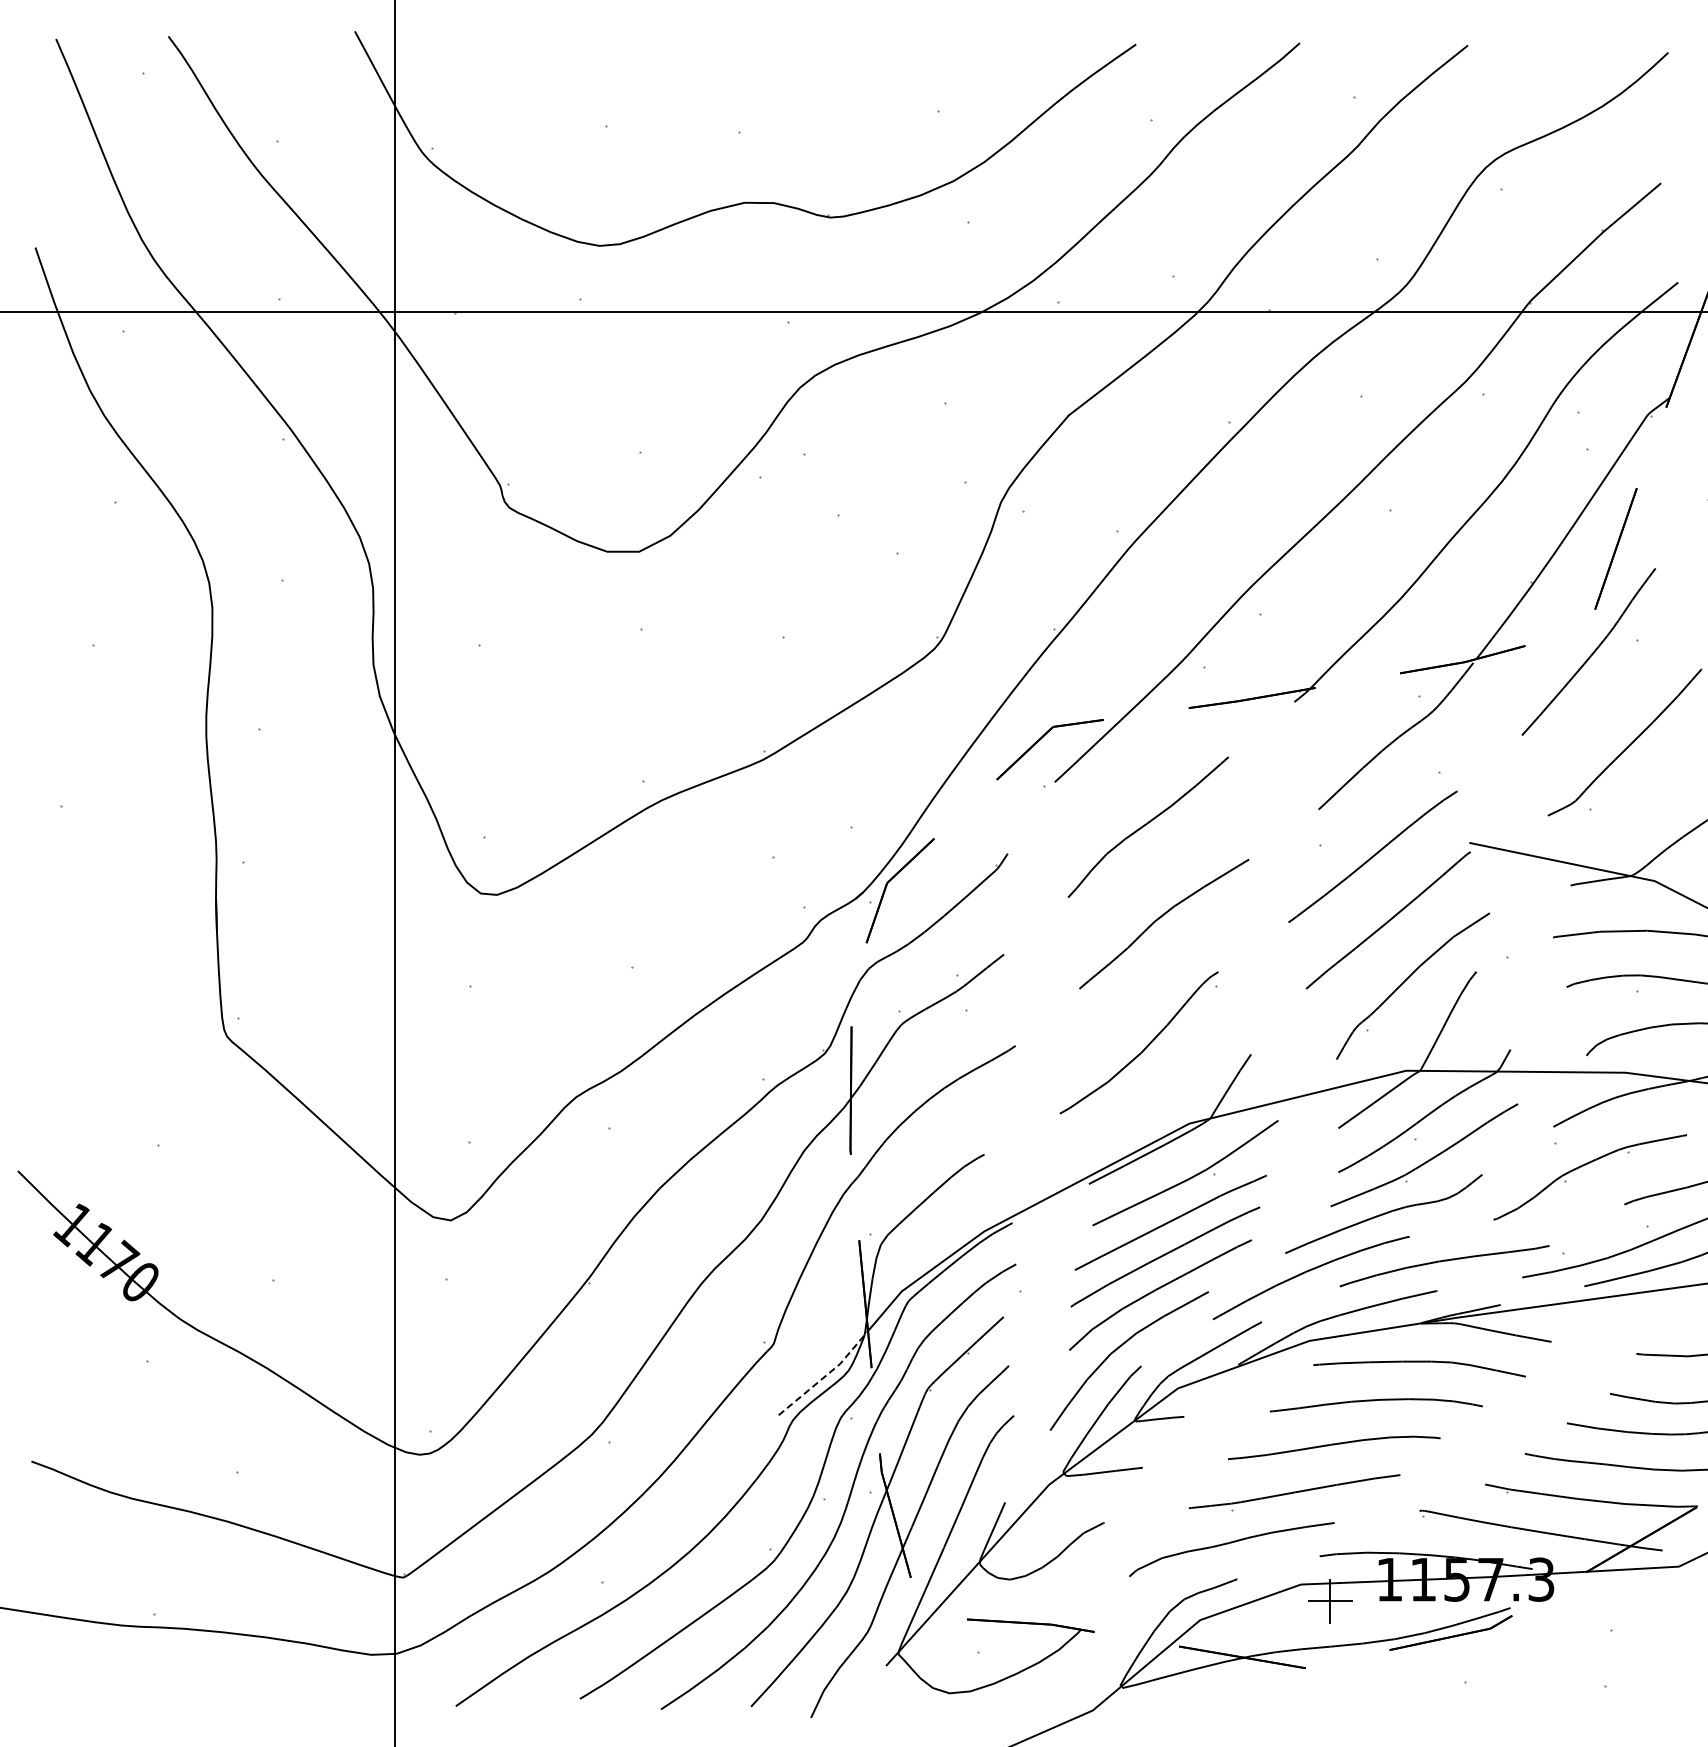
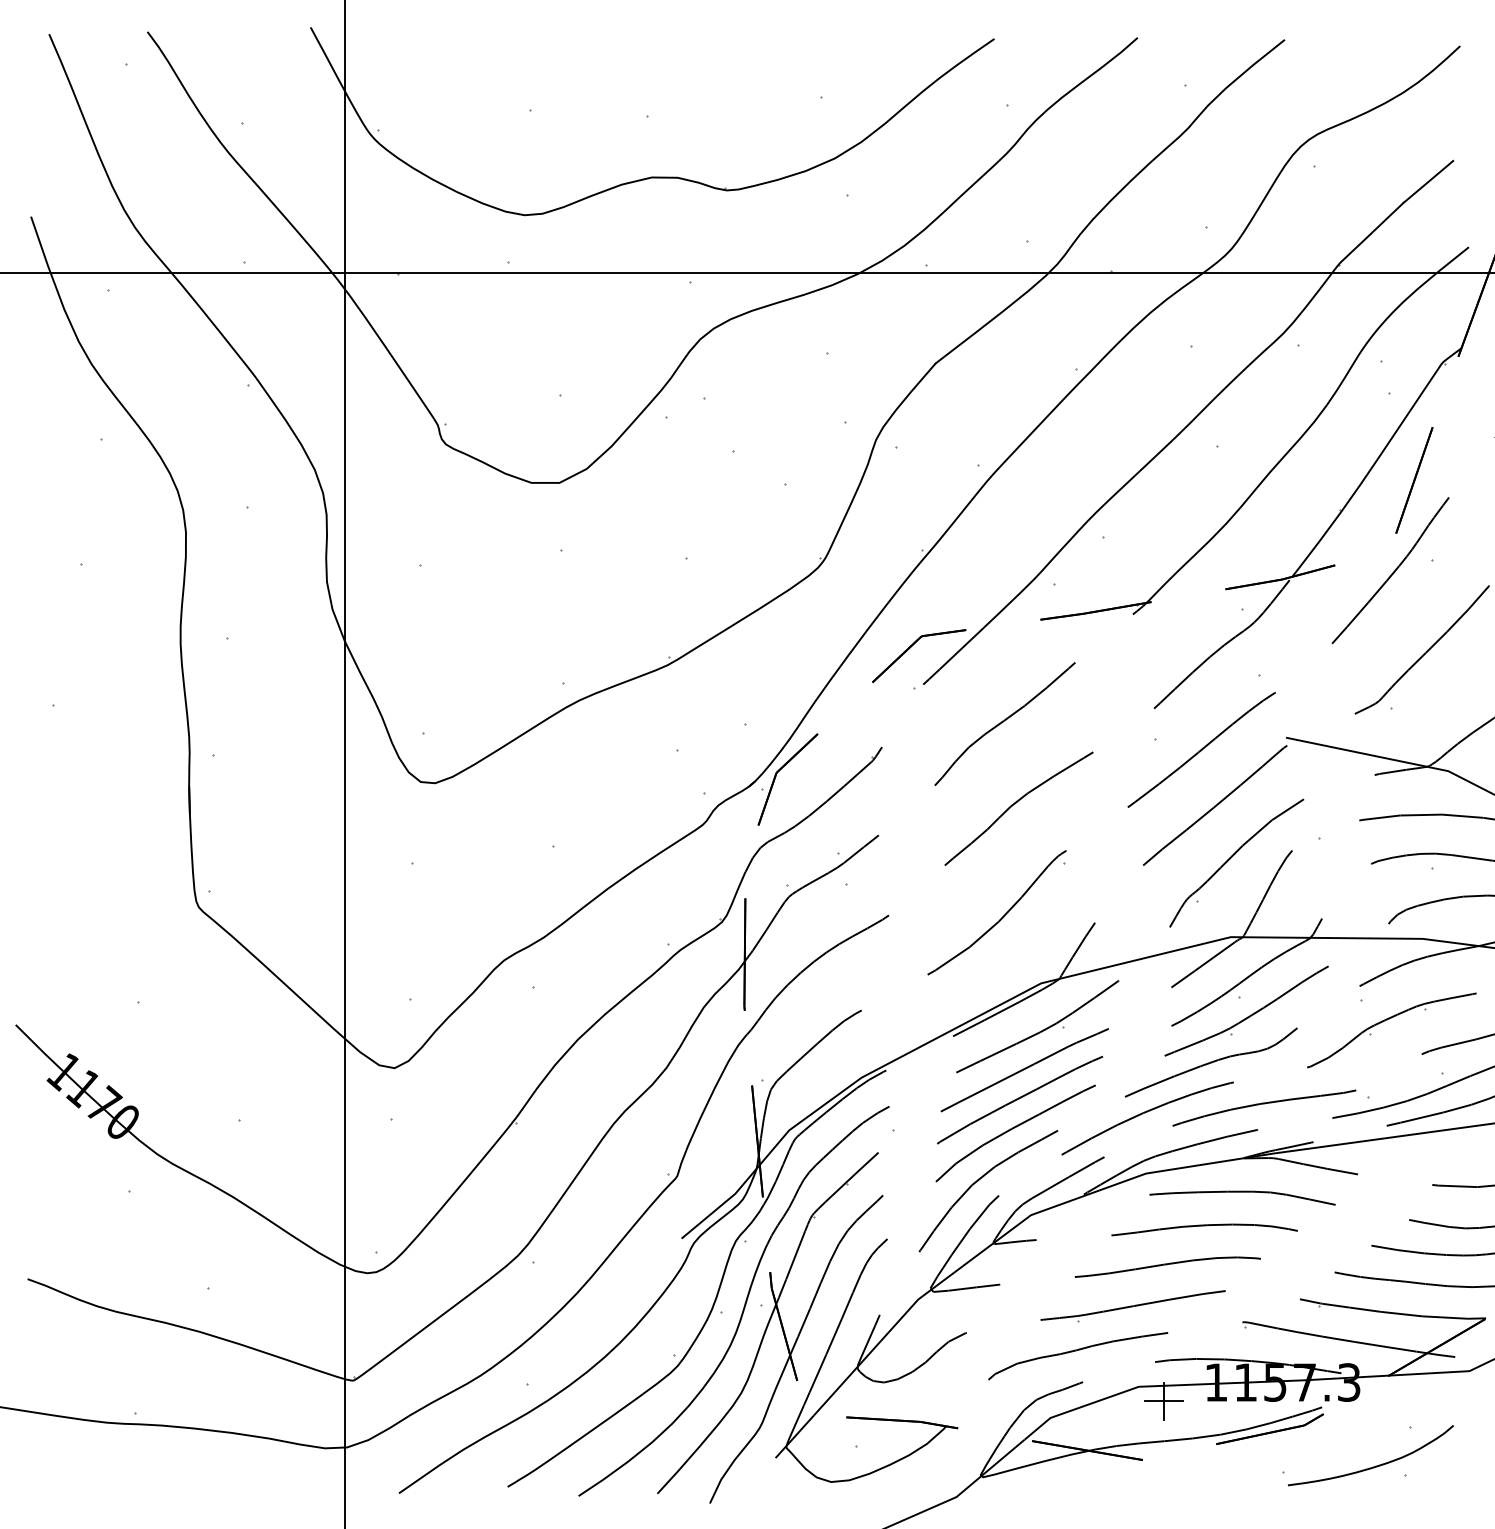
line: (827, 1374) -> (724, 1202), dashed -> solid
curve: (1569, 1675) -> (1373, 1466), added

